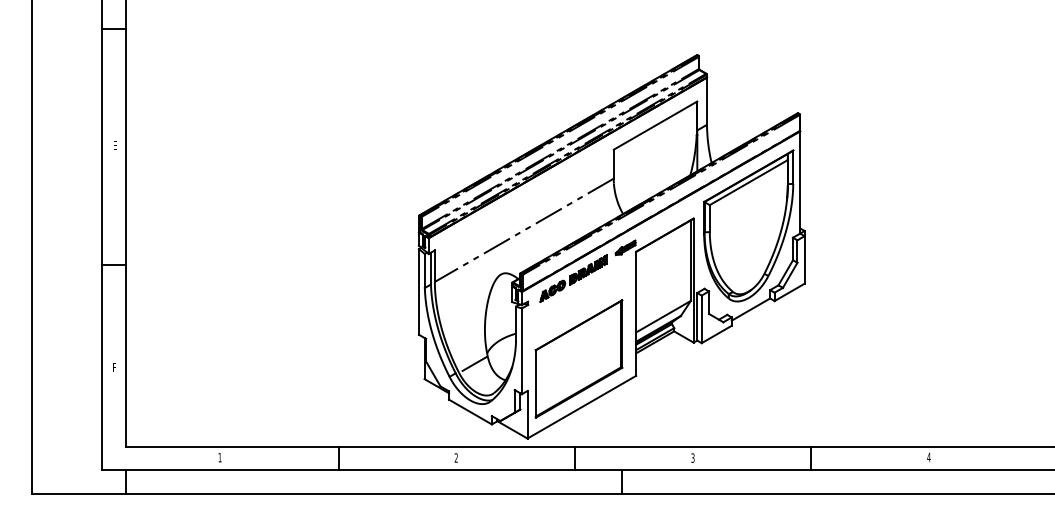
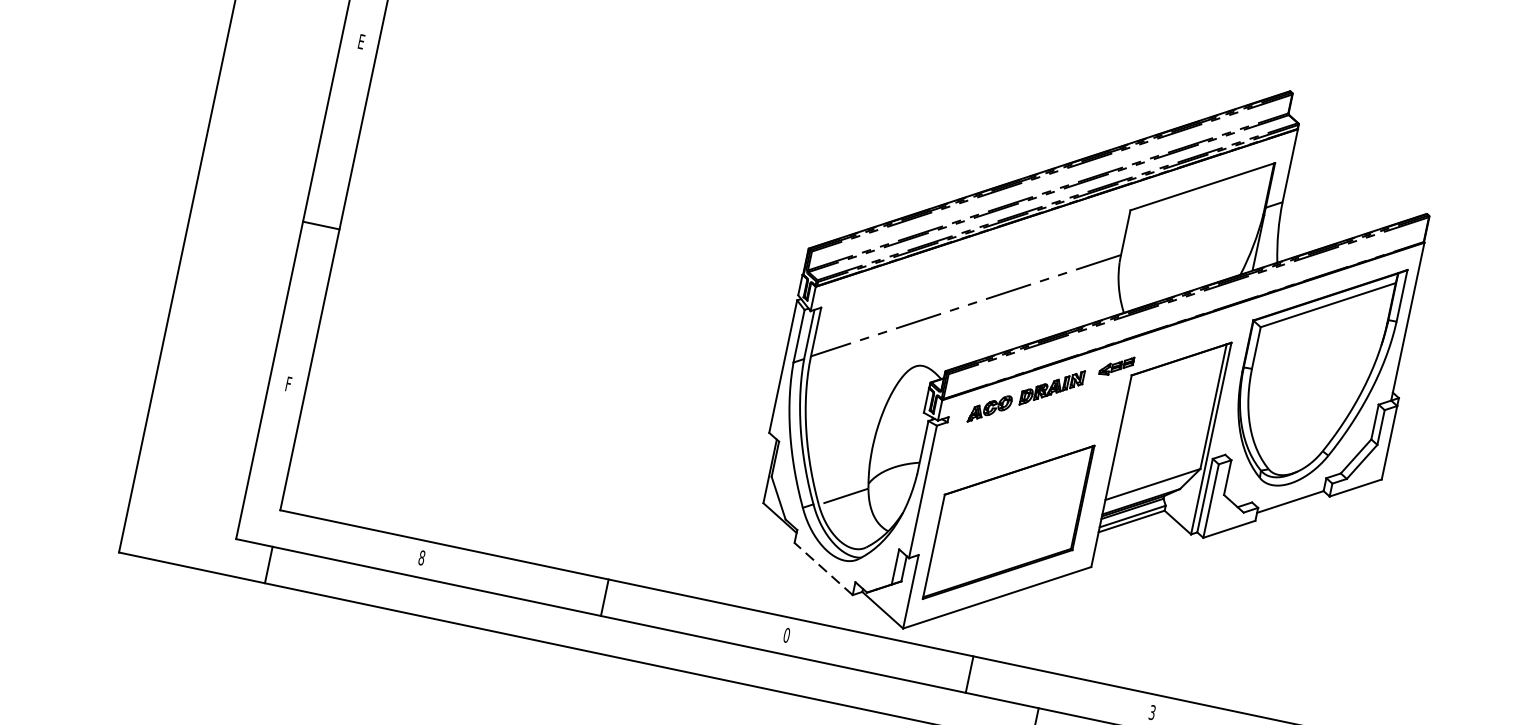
line: (470, 412) -> (823, 569), solid -> dashed
text: (219, 457) -> (421, 557), 1 -> 8
text: (456, 457) -> (787, 634), 2 -> 0

